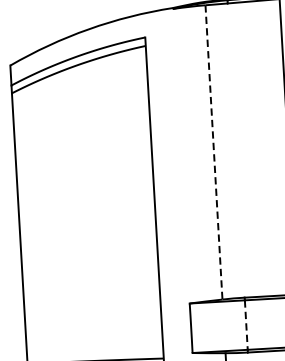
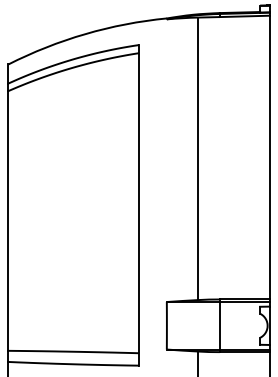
line: (214, 153) -> (198, 159), dashed -> solid
line: (245, 324) -> (219, 325), dashed -> solid

